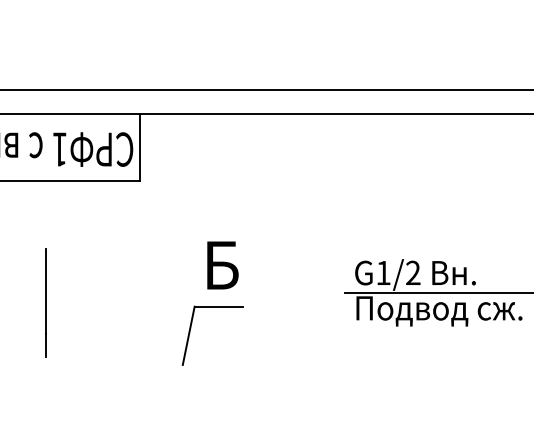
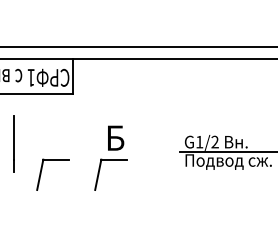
line: (45, 302) -> (13, 143), moved
part: (81, 327) -> (42, 170), added

